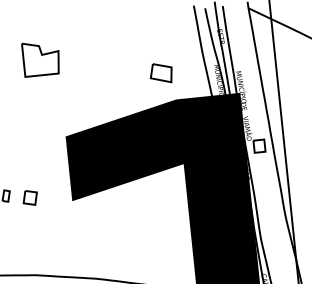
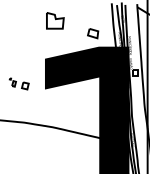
part: (41, 57) -> (55, 20), moved

